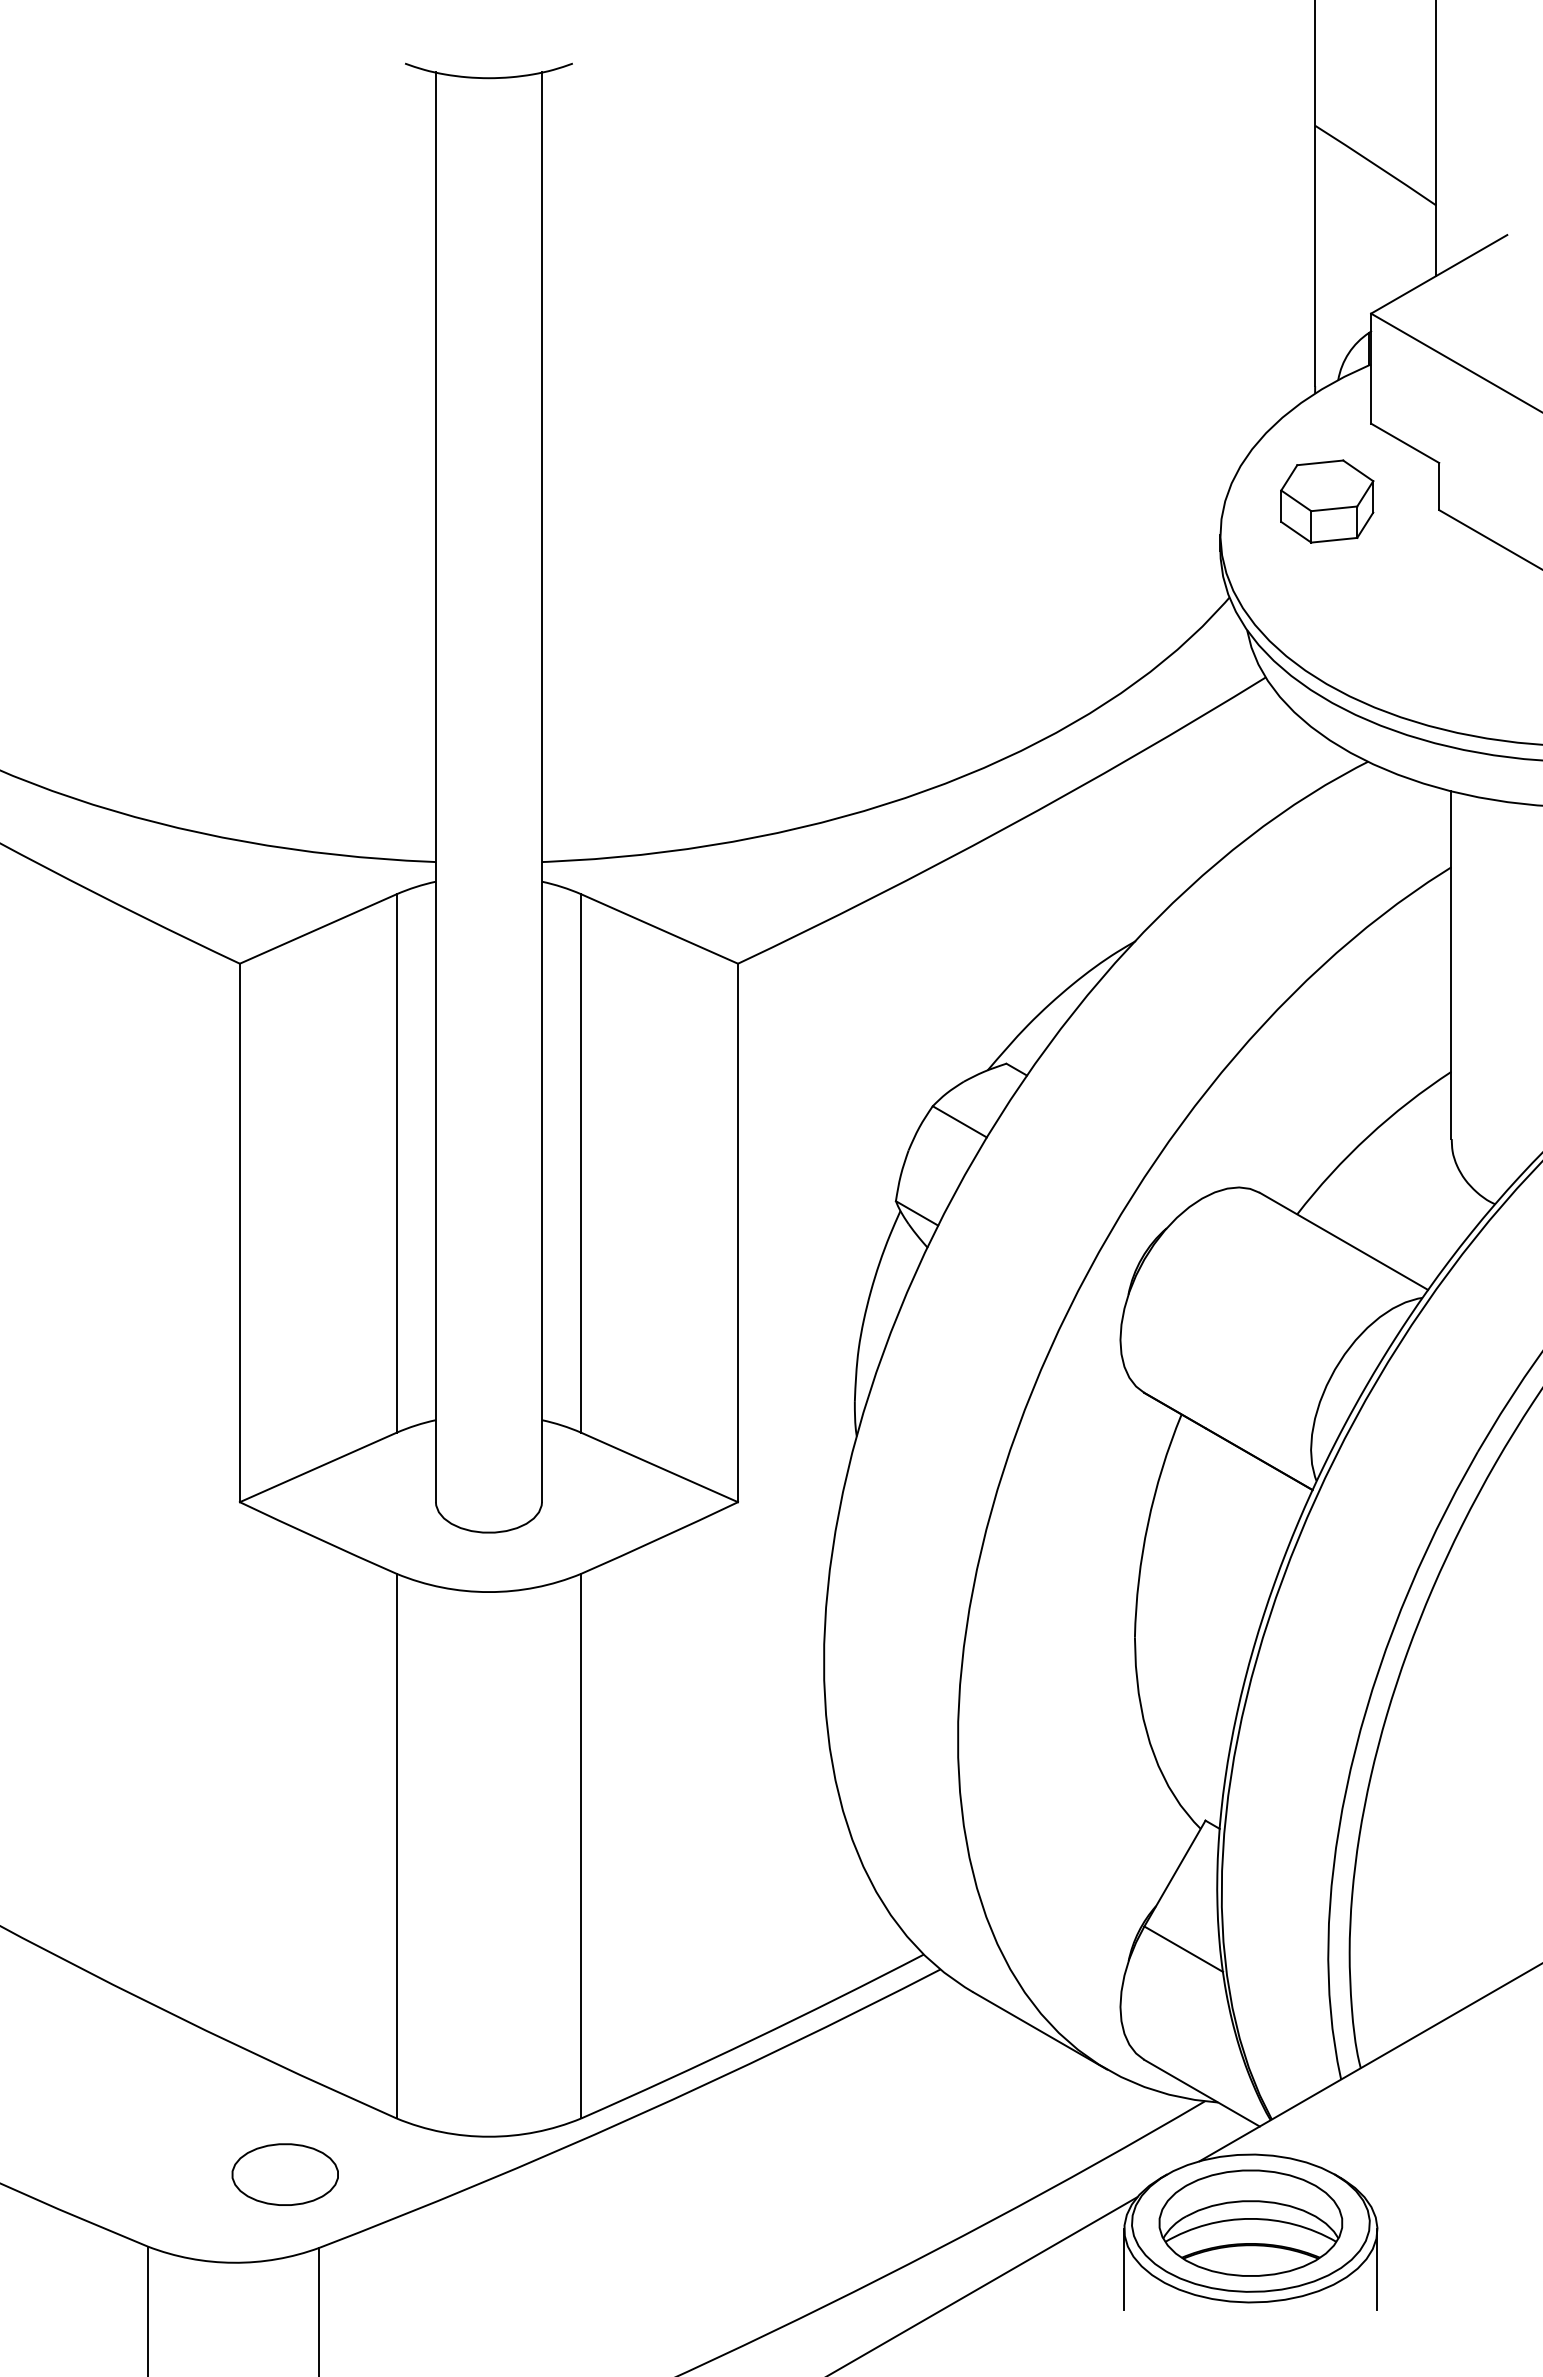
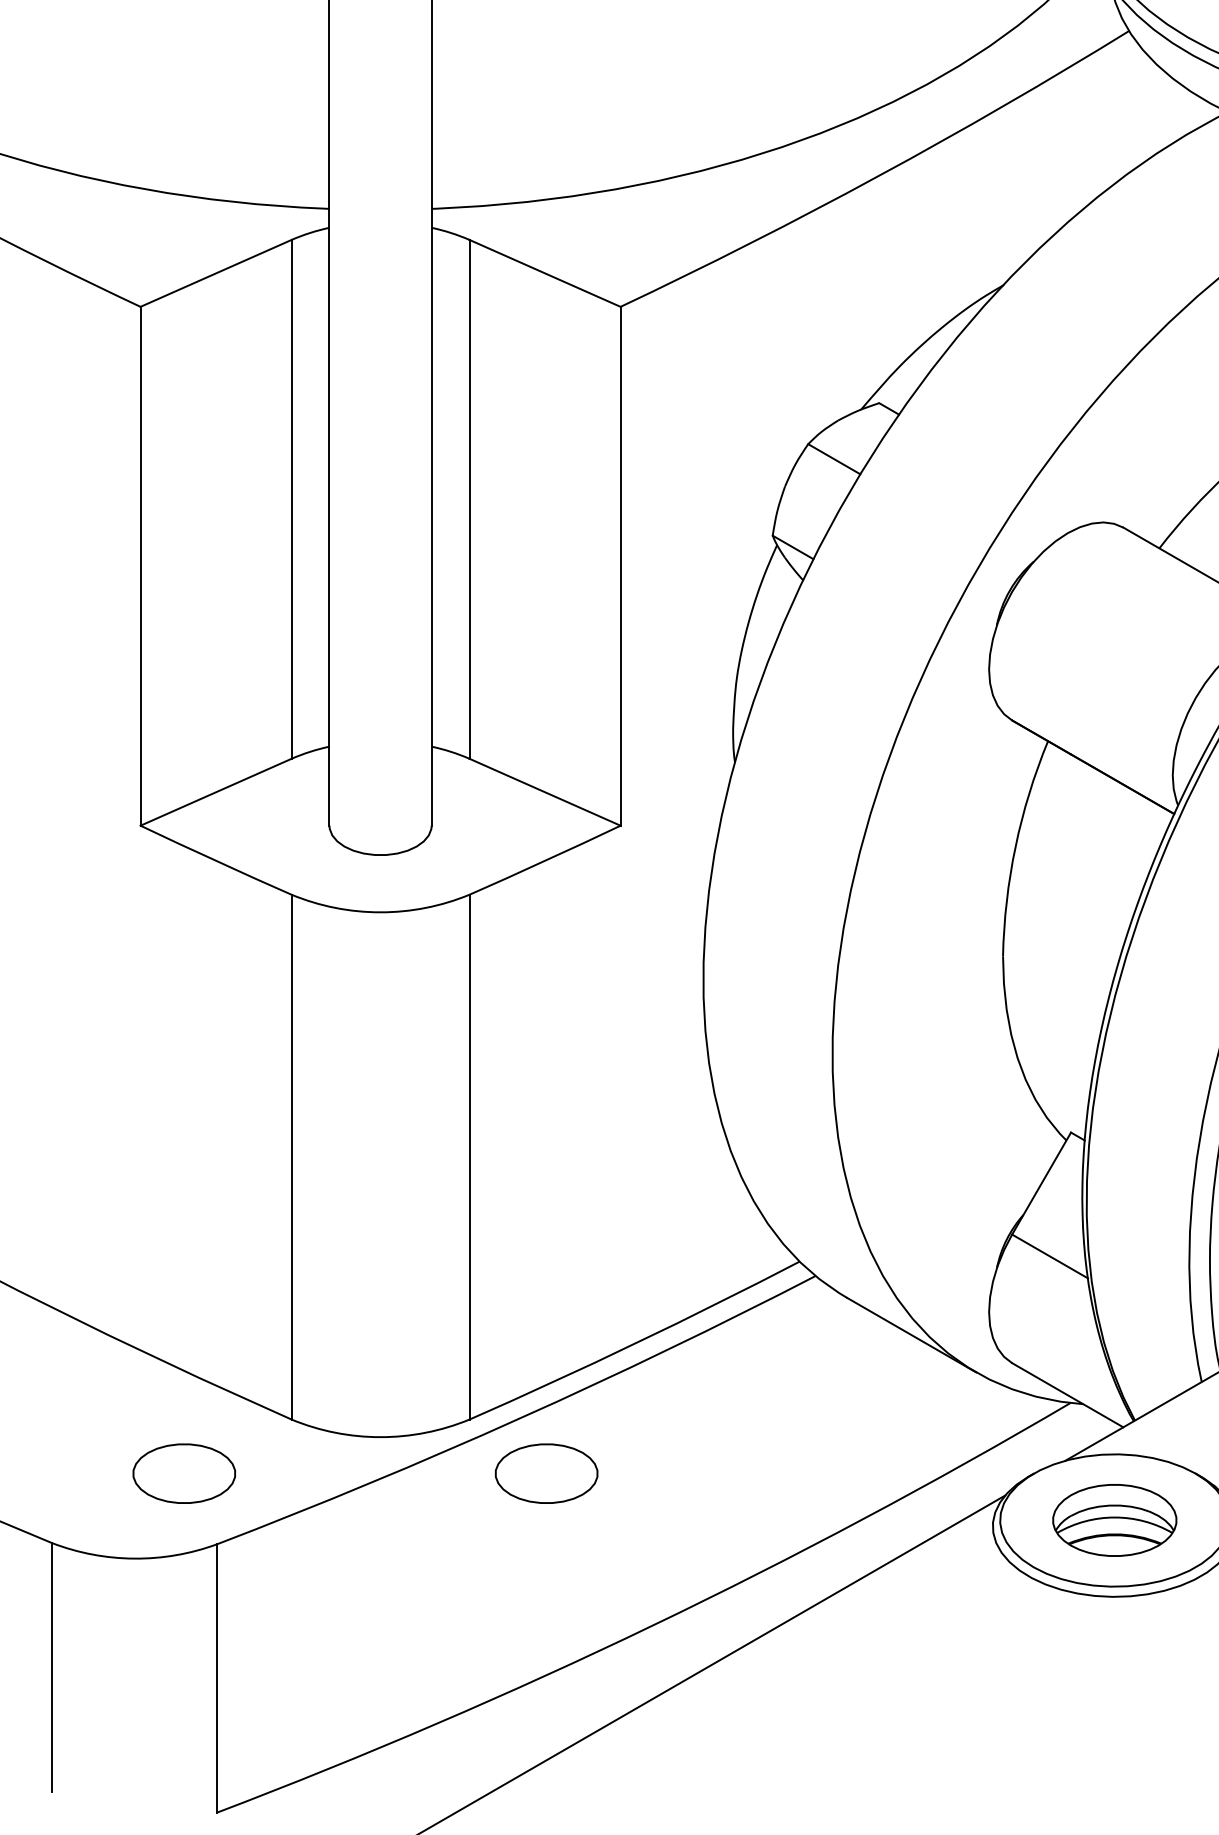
part: (660, 2174) -> (545, 1473), added
part: (1250, 2222) -> (1114, 1519), size x0.7
line: (1124, 2269) -> (992, 1565), removed

